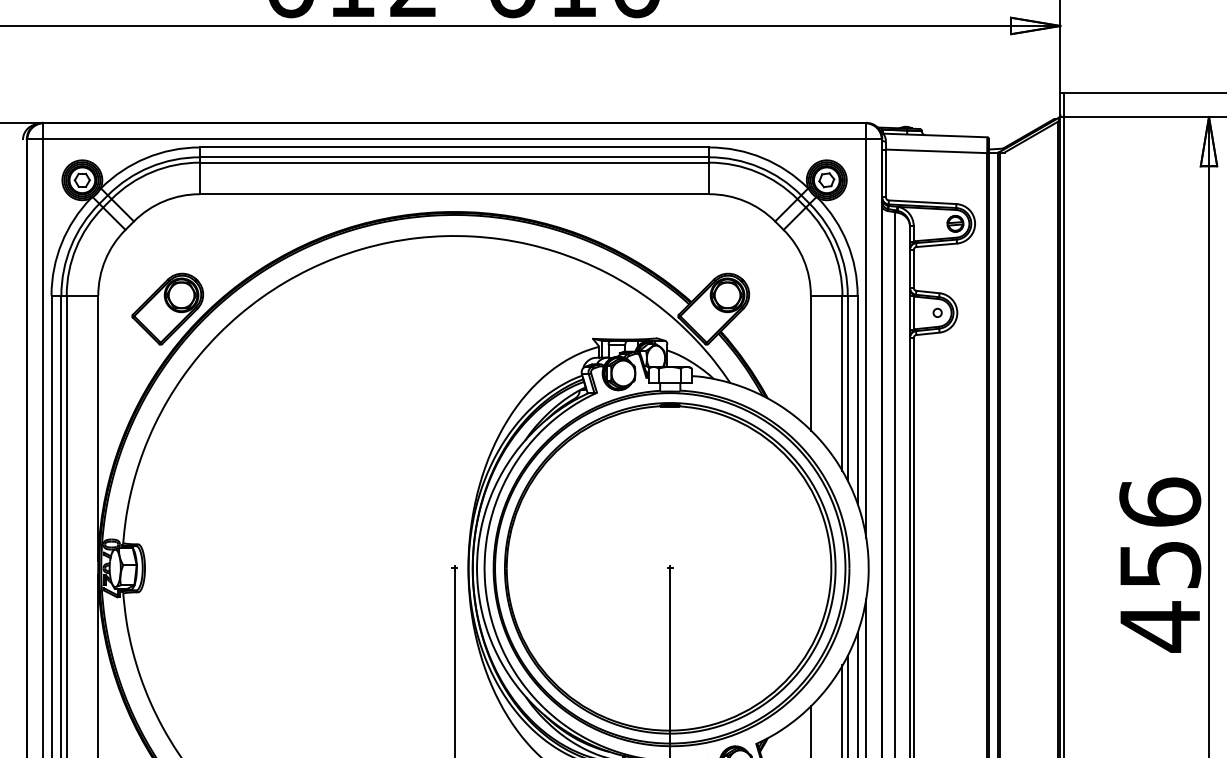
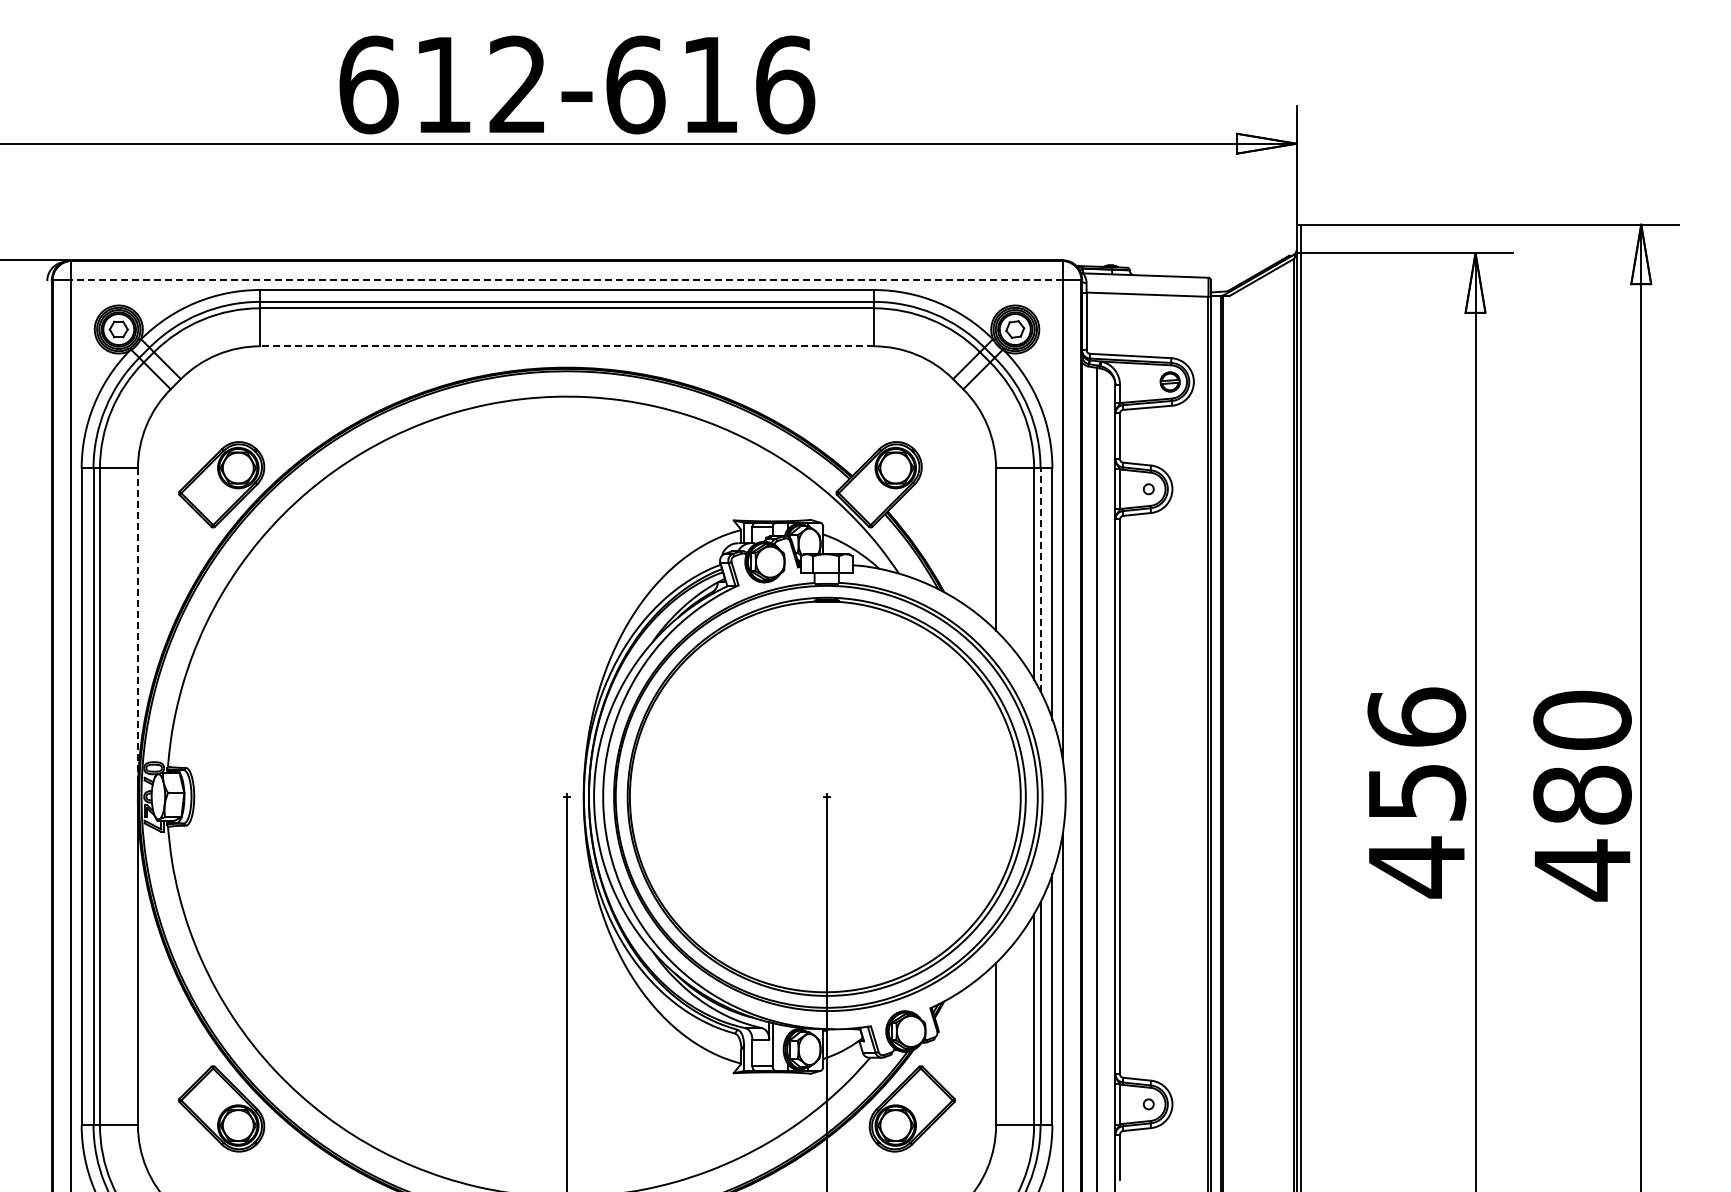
line: (454, 138) -> (567, 279), solid -> dashed
line: (454, 194) -> (567, 346), solid -> dashed
line: (847, 388) -> (1040, 580), solid -> dashed
line: (97, 428) -> (137, 628), solid -> dashed

